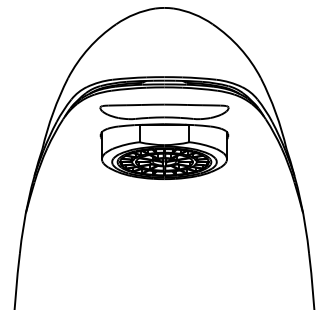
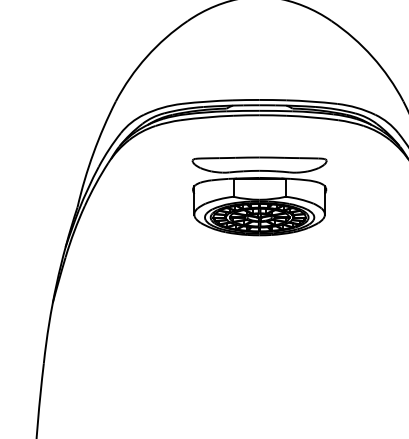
part: (164, 141) -> (259, 195), size x0.7

